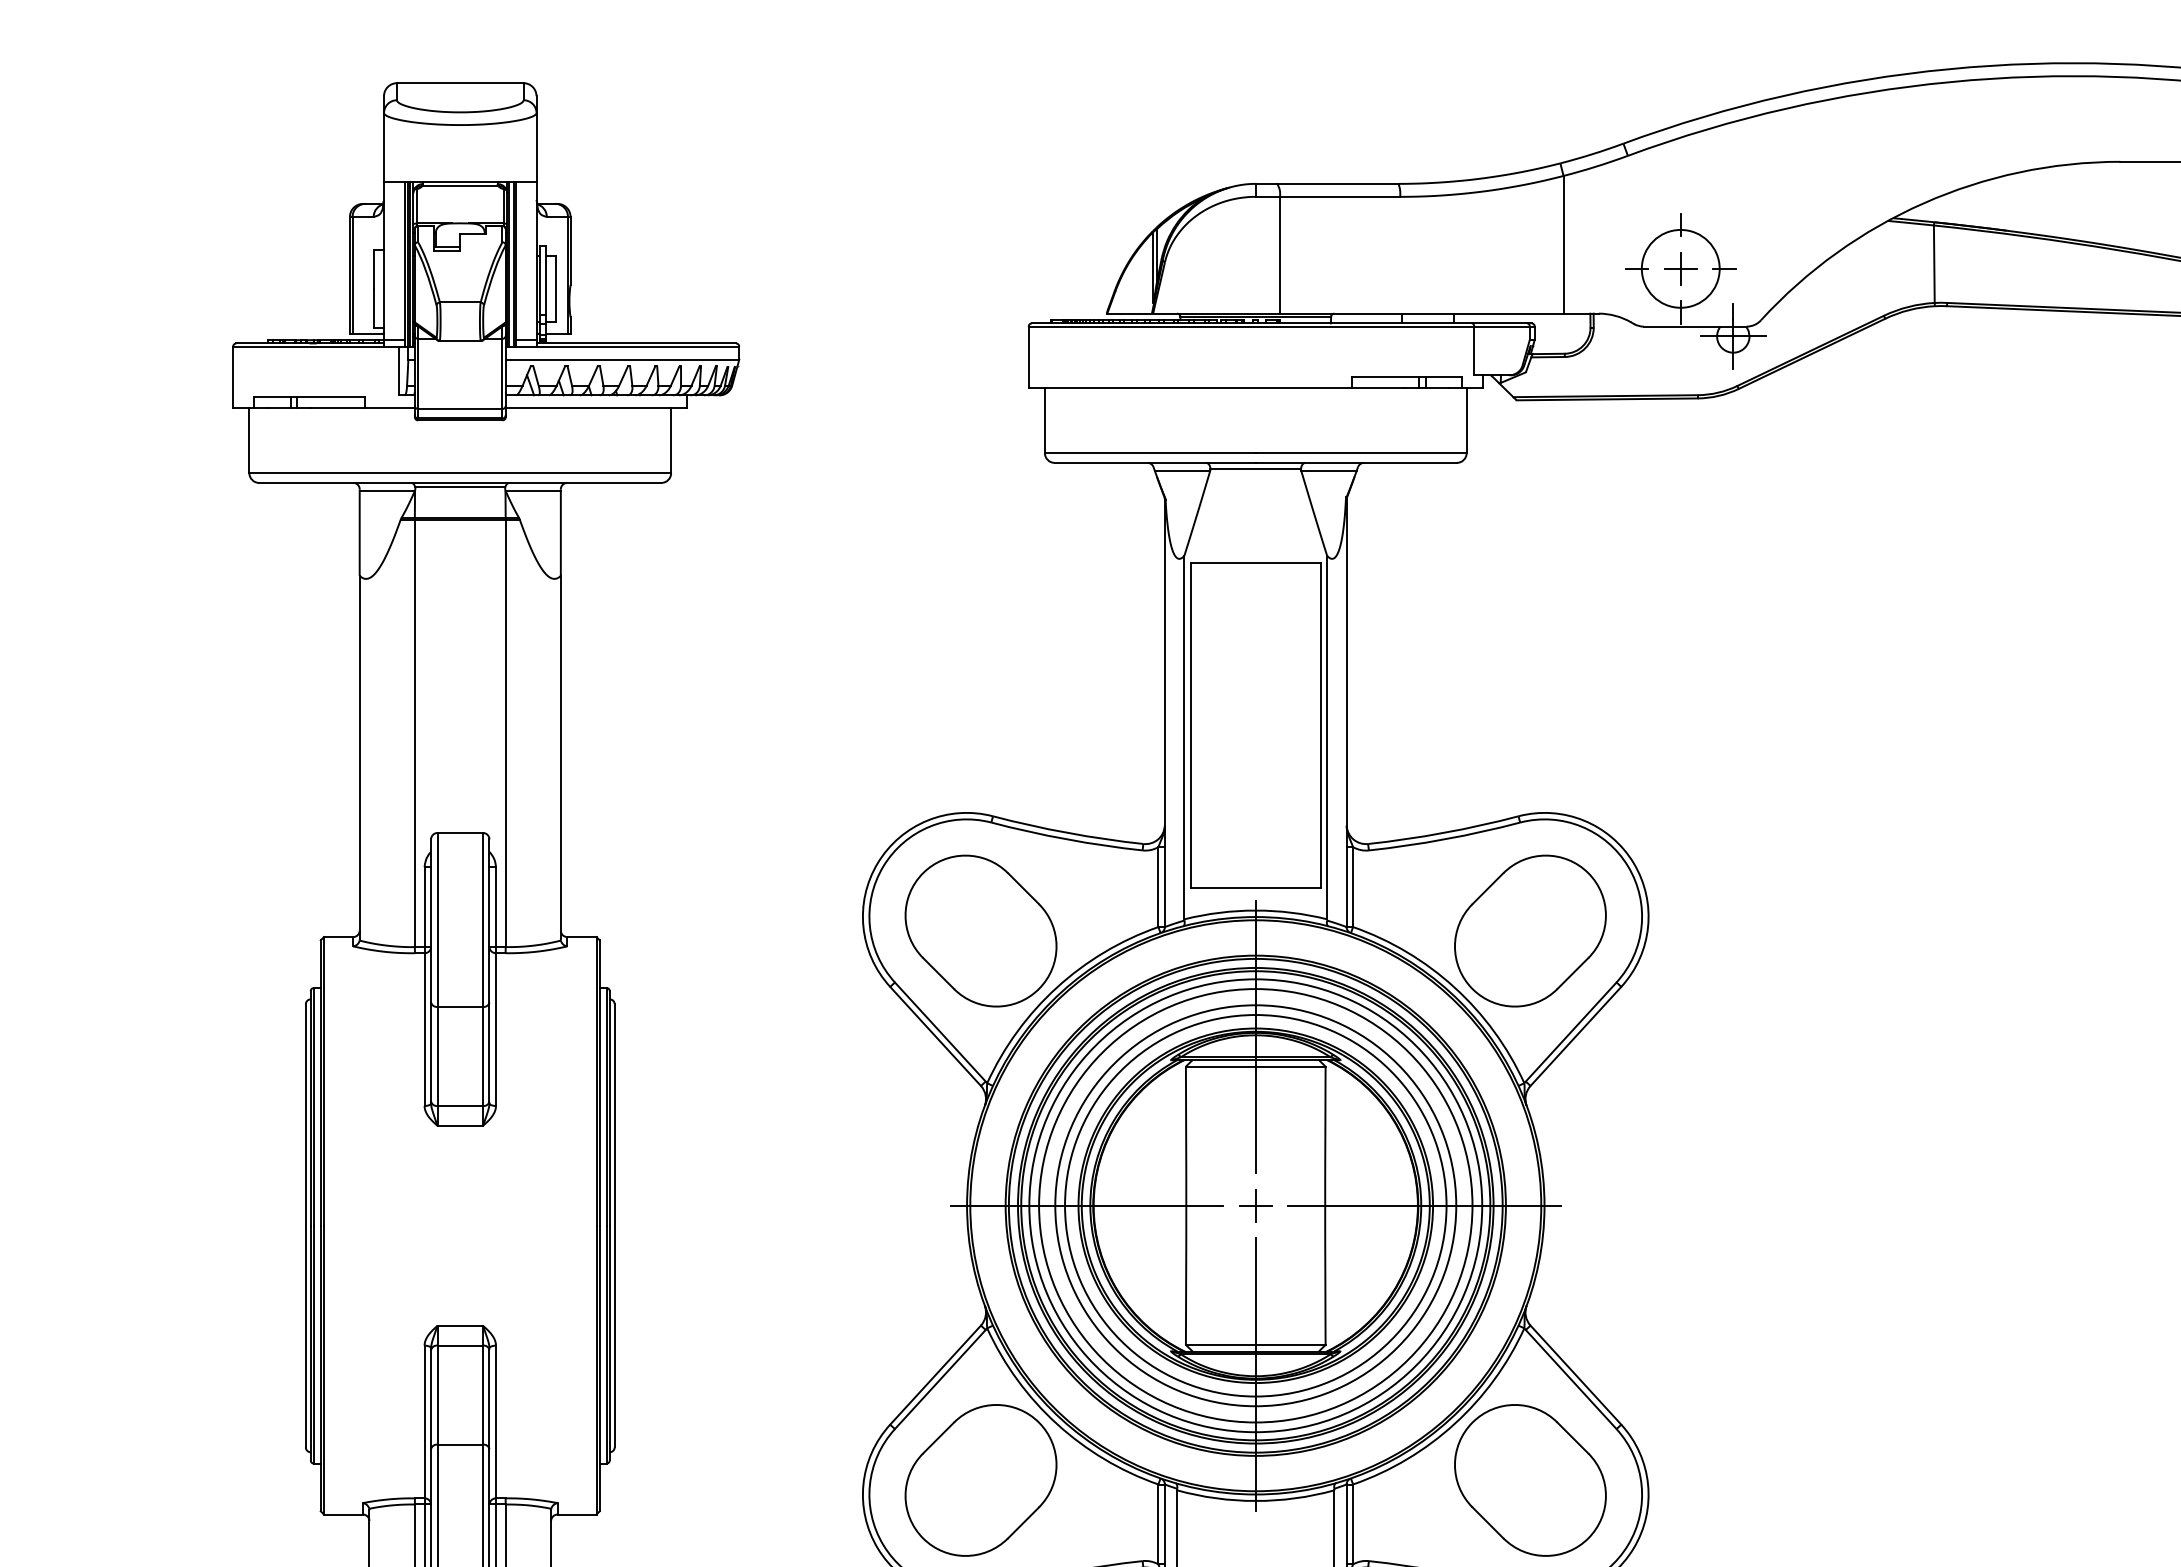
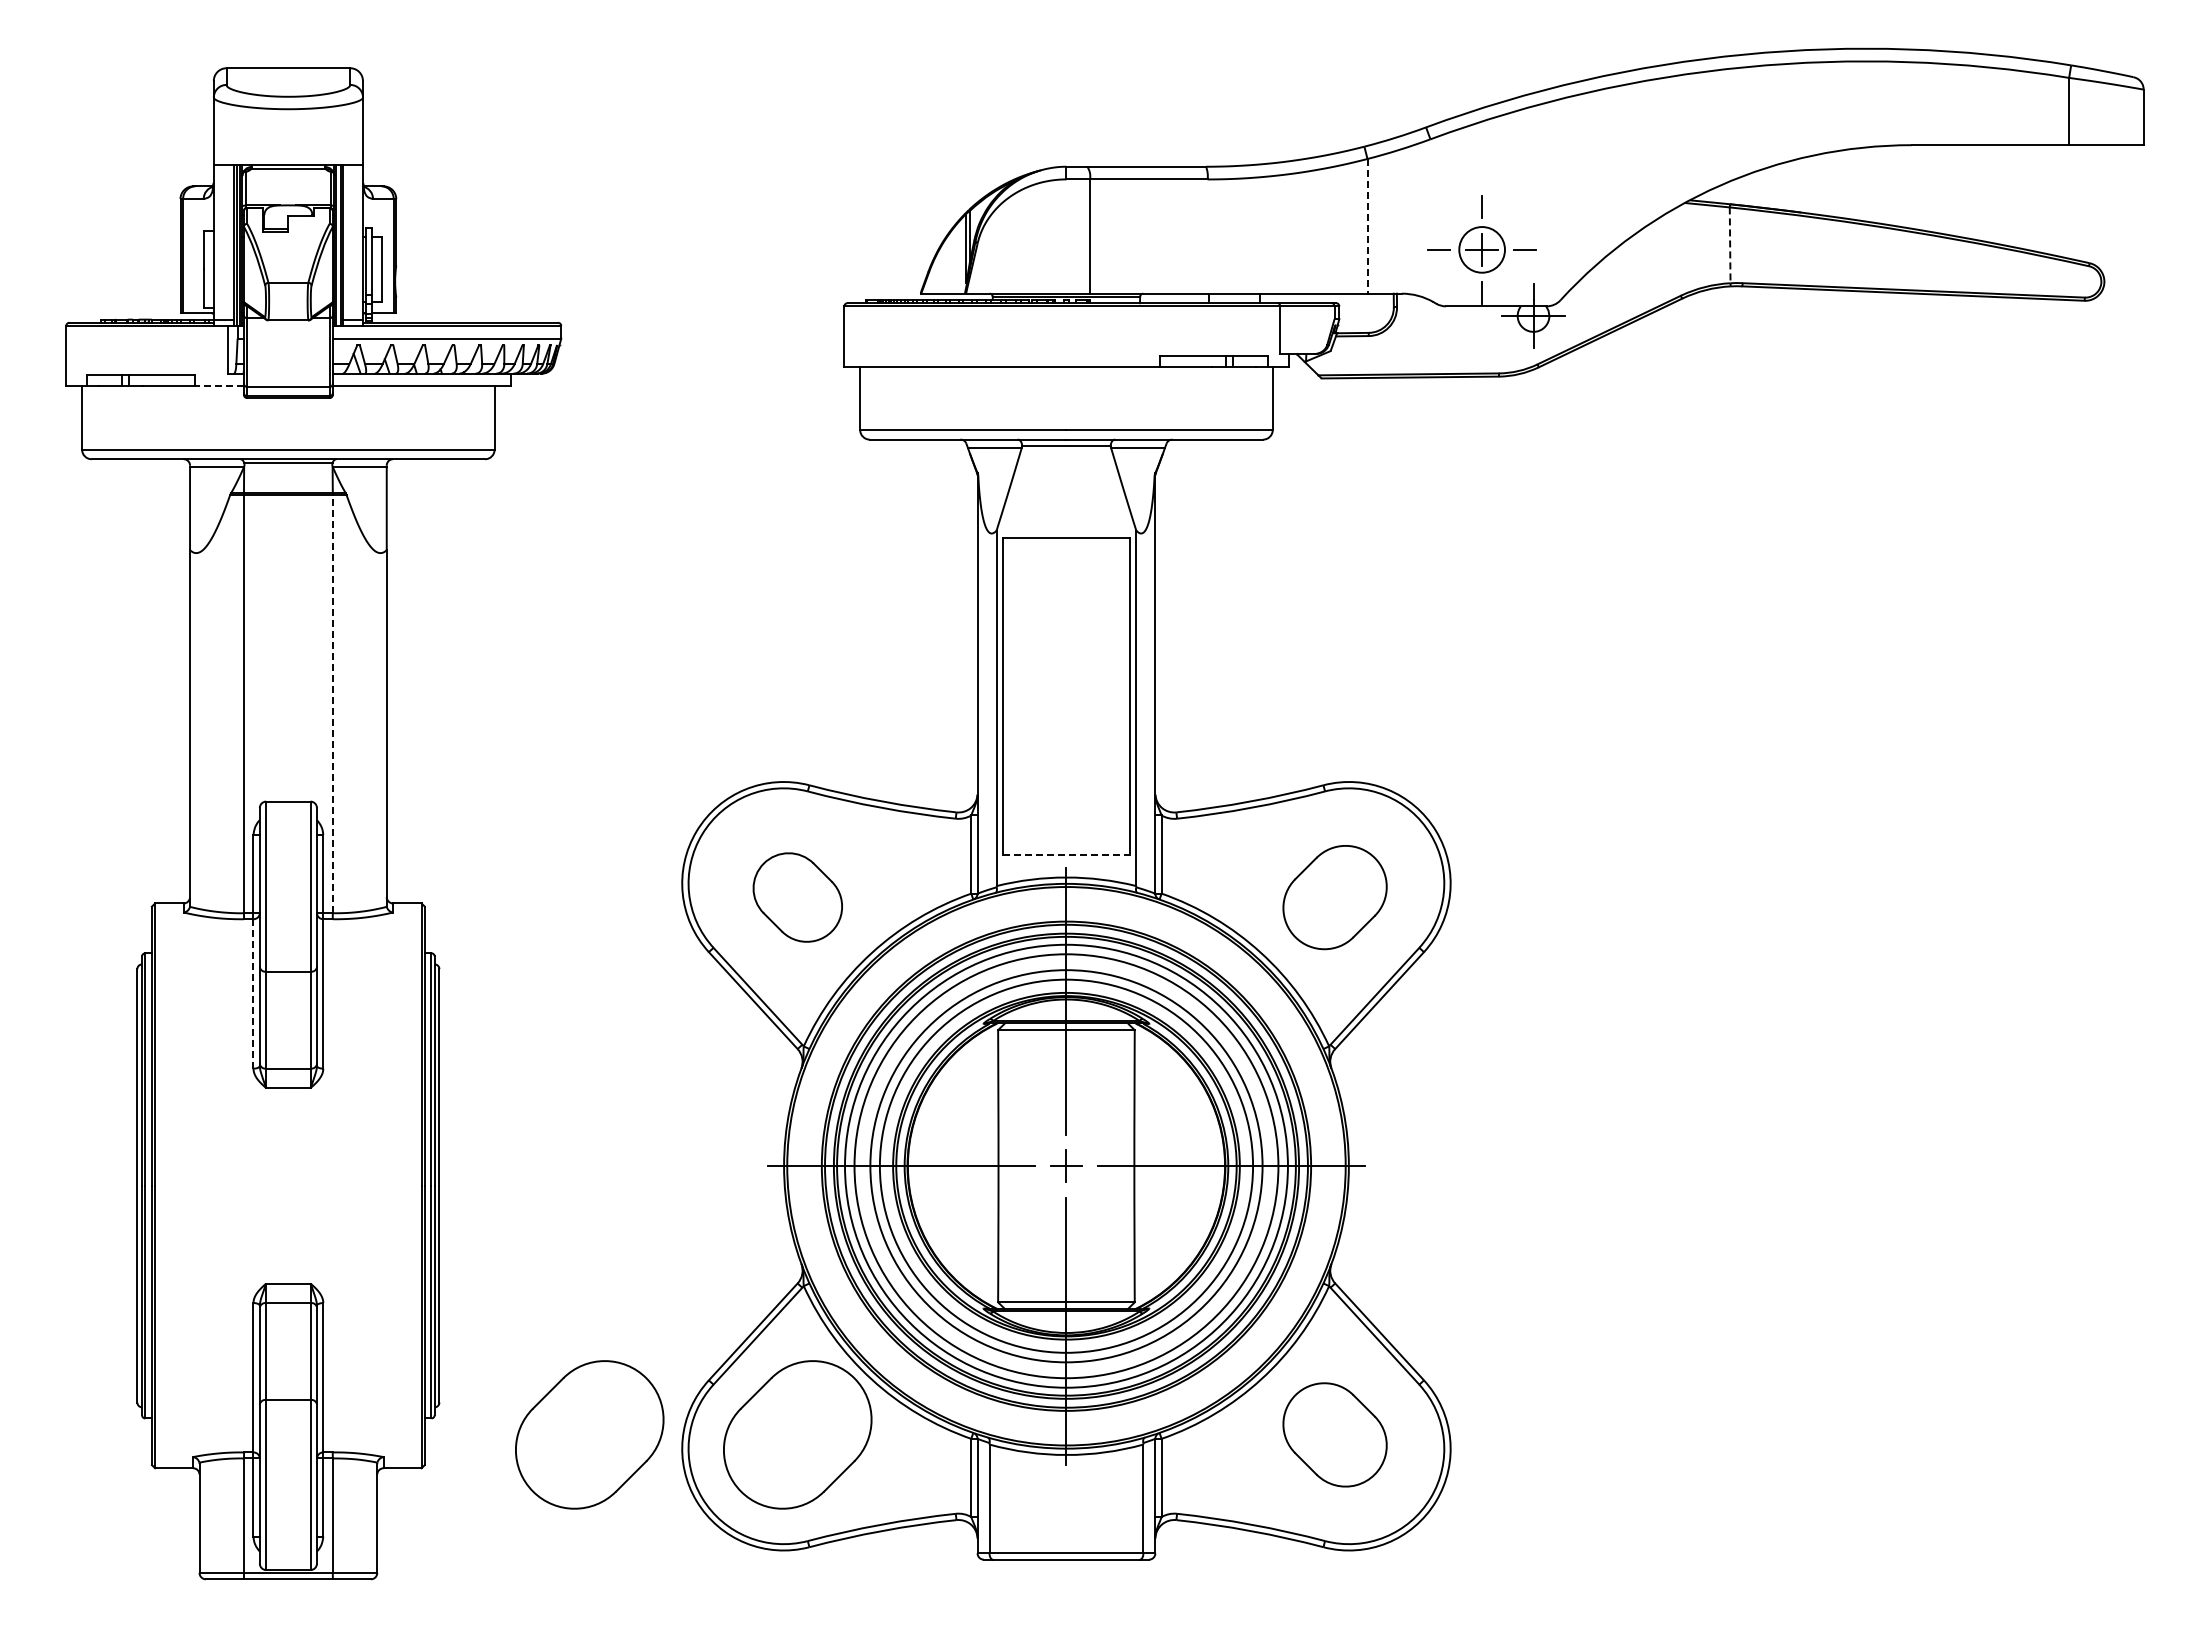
line: (1563, 244) -> (1367, 226), solid -> dashed
line: (1934, 264) -> (1730, 245), solid -> dashed
circle: (1681, 268) -> (1482, 249), size x0.6
line: (389, 408) -> (219, 386), solid -> dashed
line: (505, 732) -> (332, 703), solid -> dashed
line: (1255, 888) -> (1066, 855), solid -> dashed
part: (980, 931) -> (797, 897), size x0.6
part: (1529, 931) -> (1334, 897), size x0.7
line: (424, 1029) -> (253, 993), solid -> dashed
part: (768, 1480) -> (589, 1434), added
part: (1529, 1480) -> (1334, 1434), size x0.7

